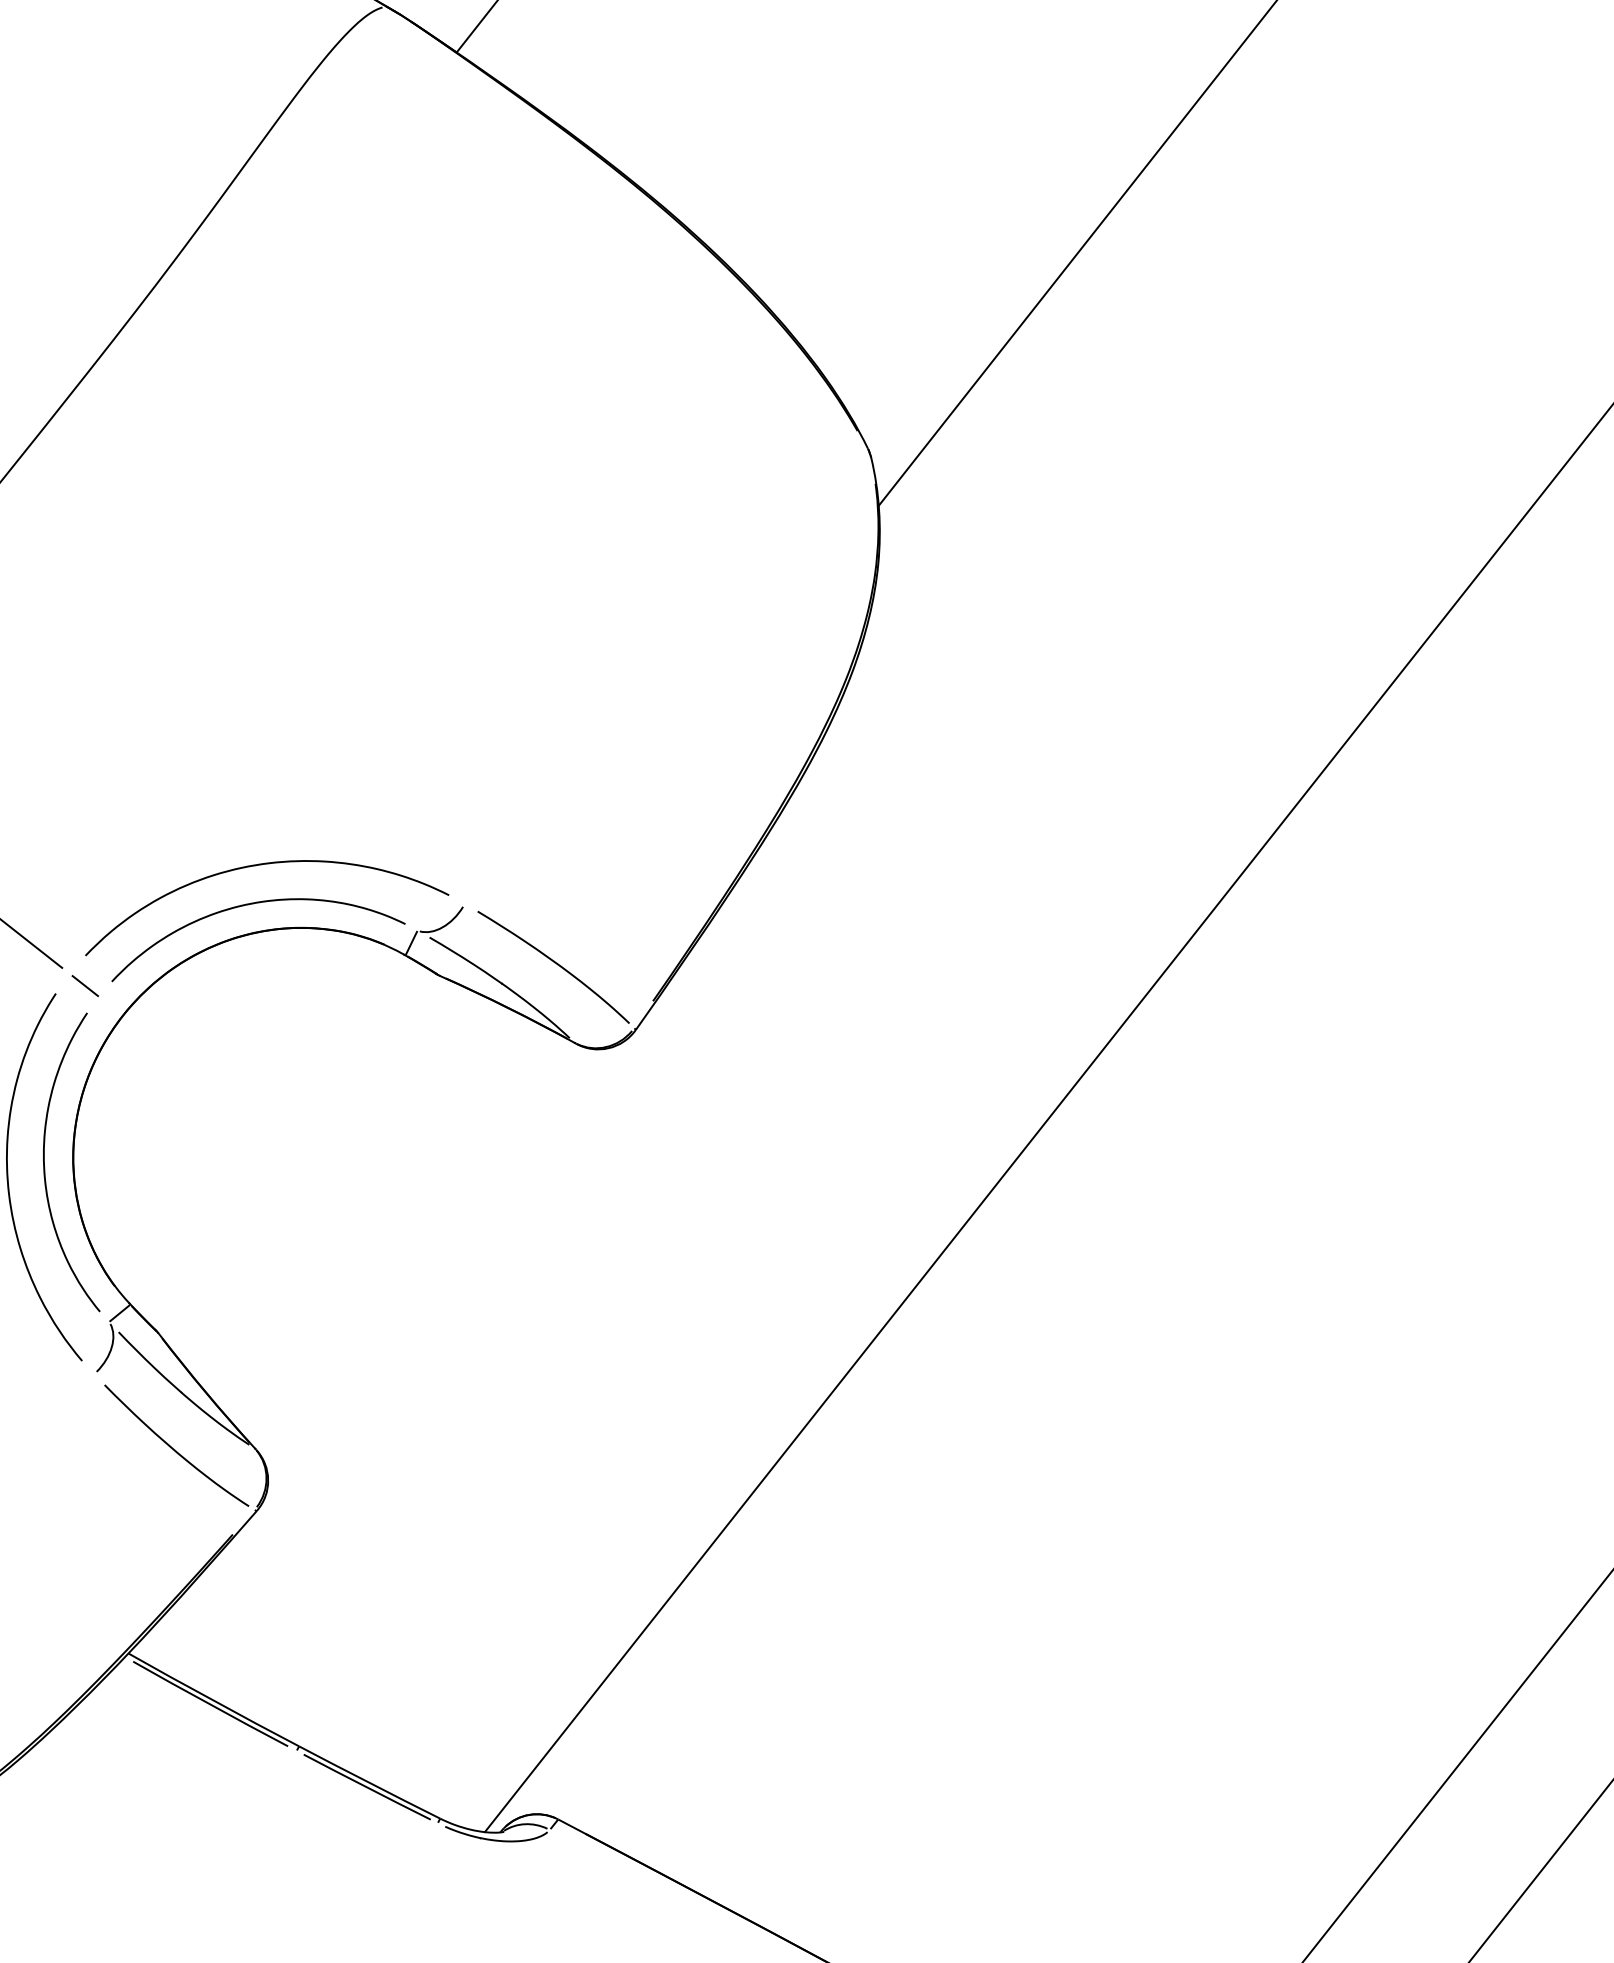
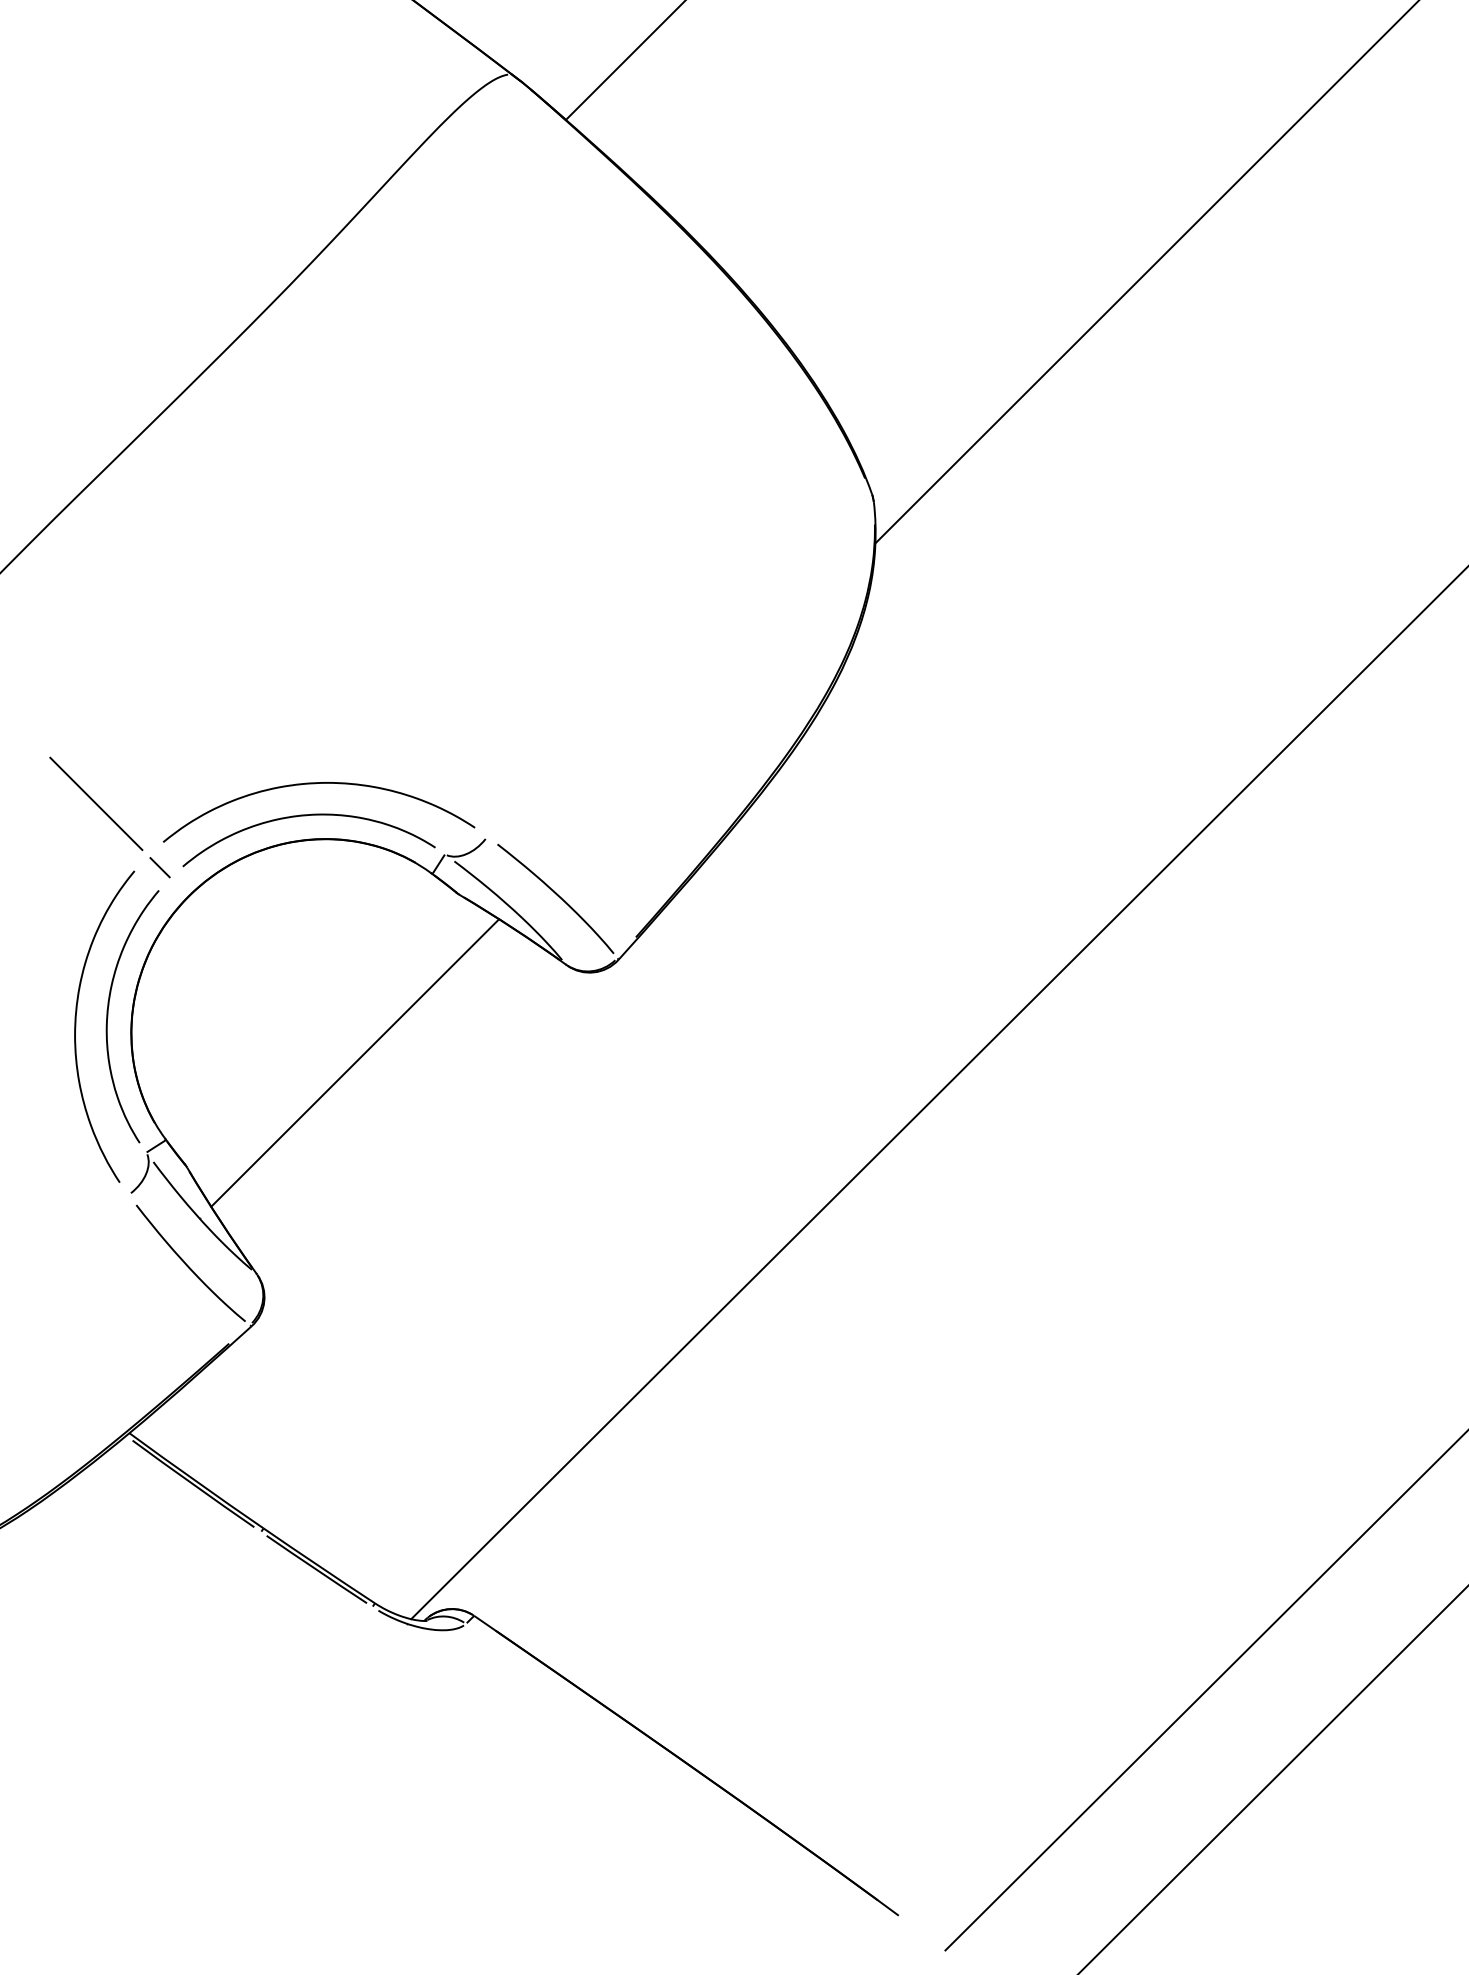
line: (341, 1187) -> (355, 1062), added

